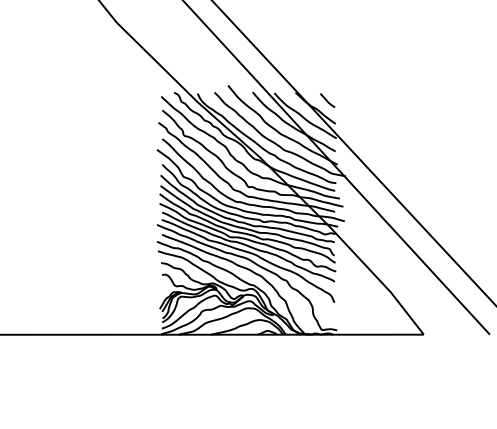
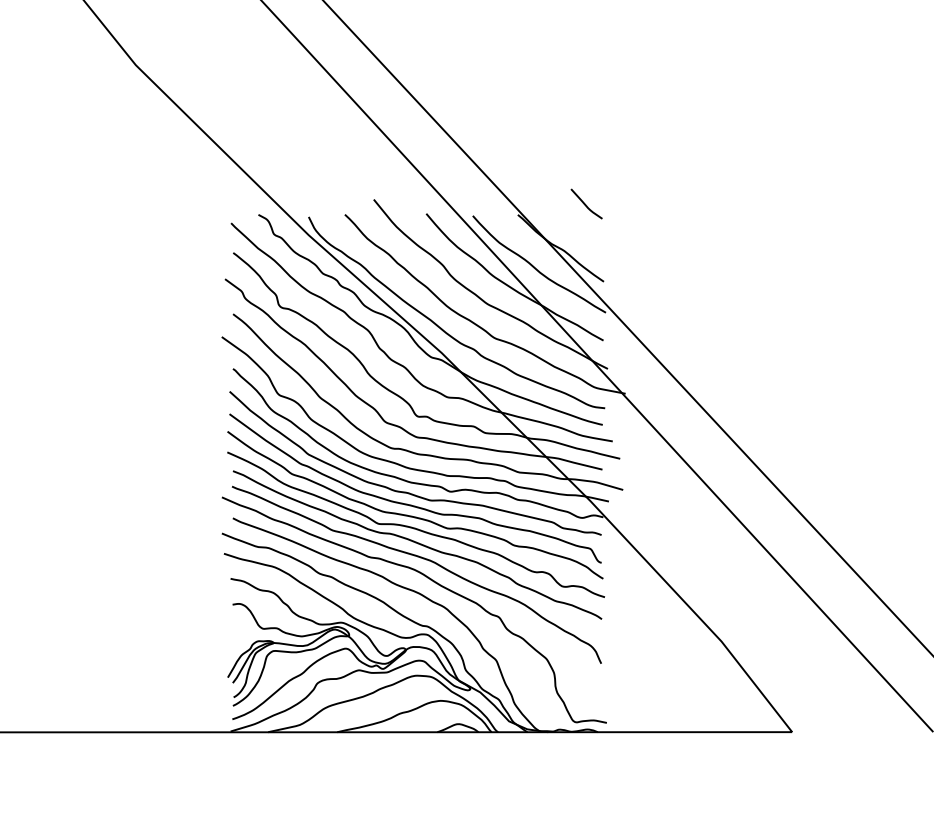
line: (327, 100) -> (586, 203), moved

